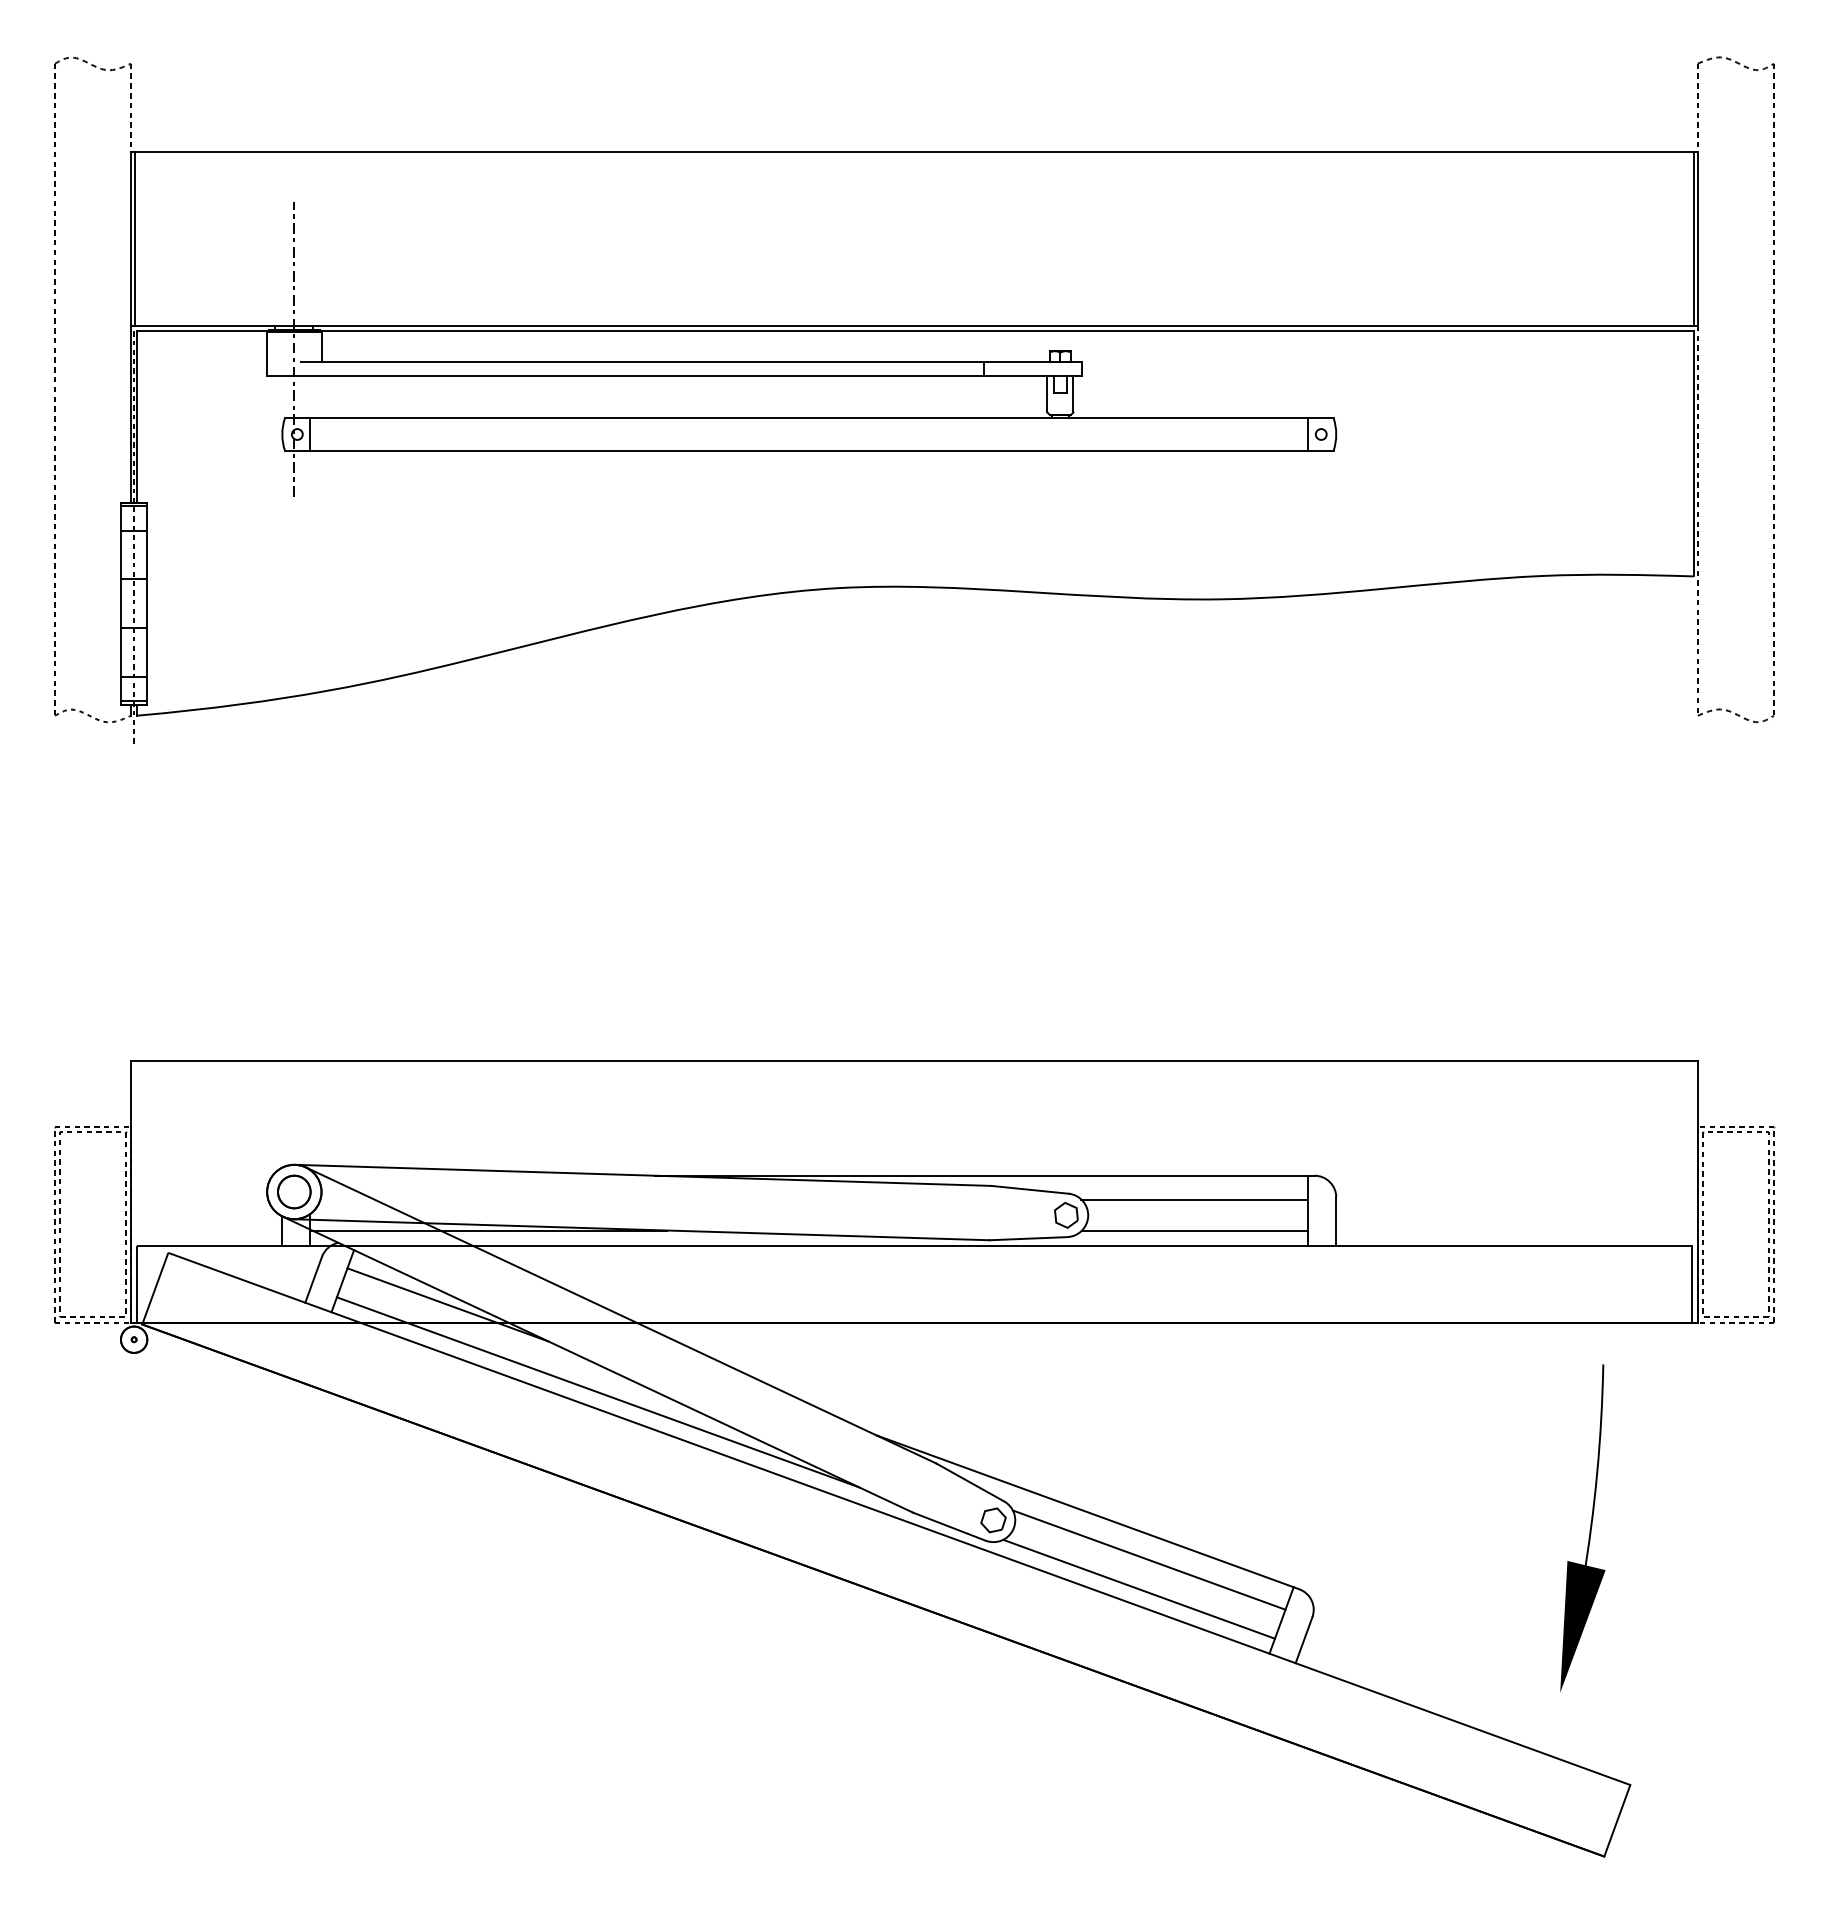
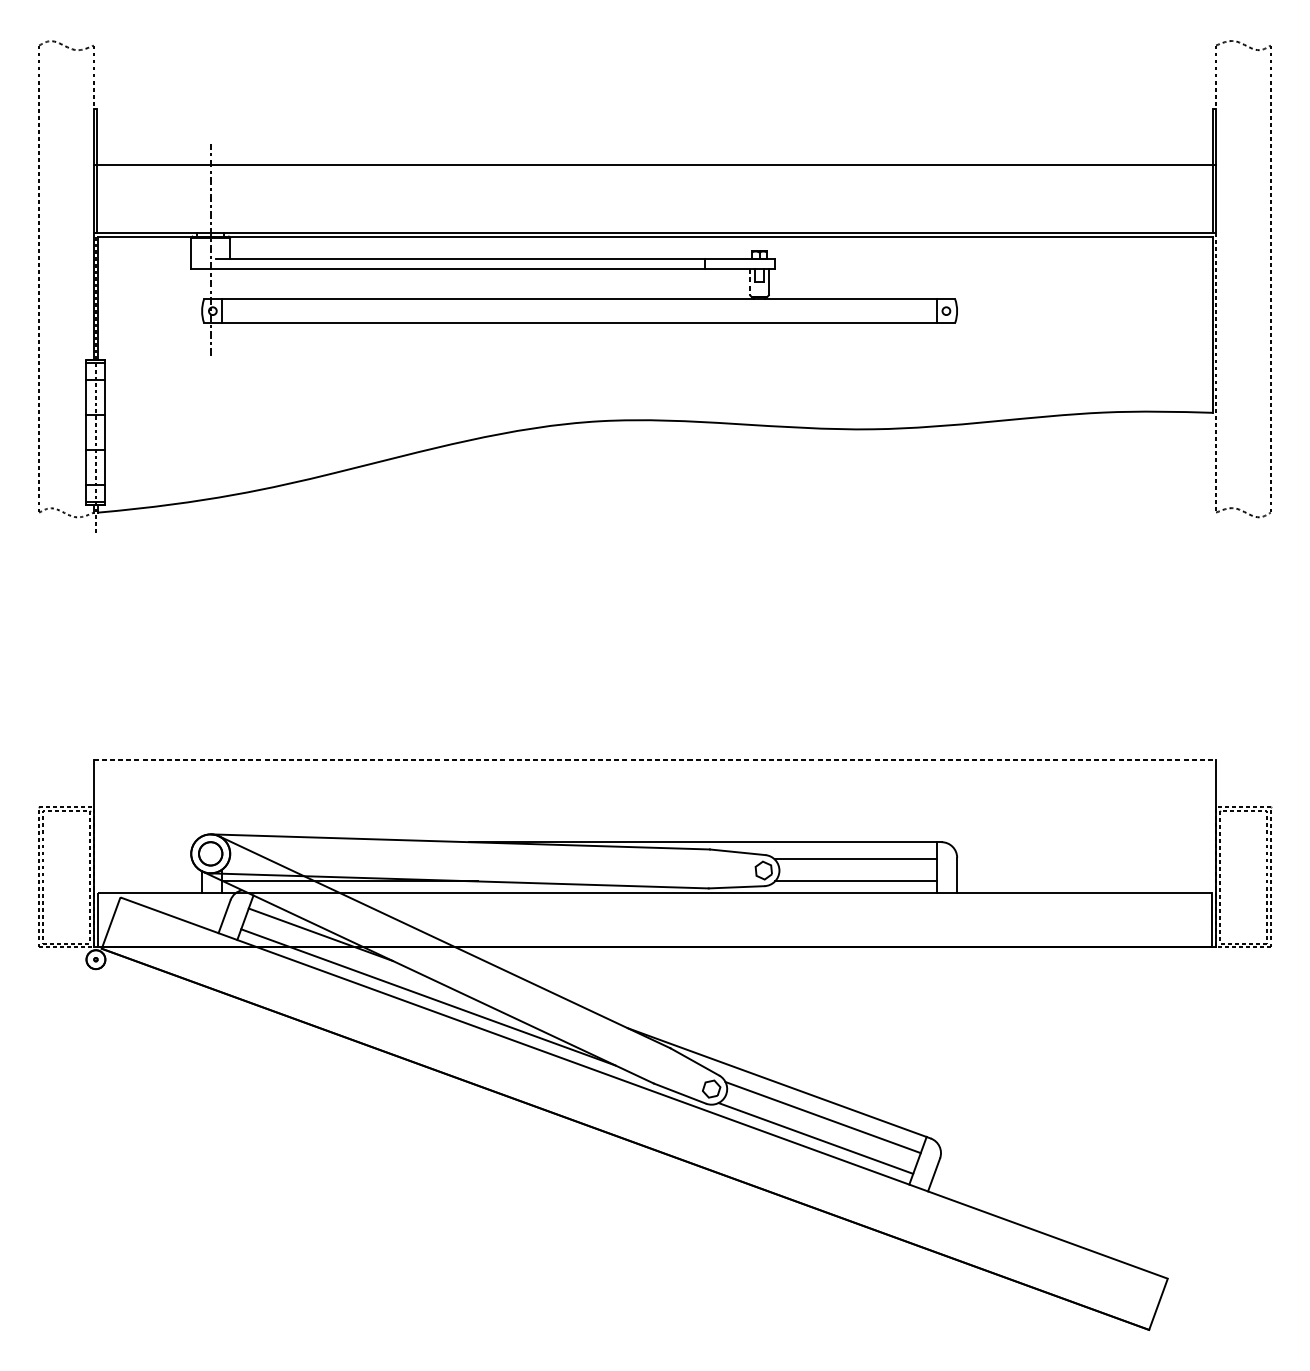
line: (914, 151) -> (655, 165), moved
line: (1047, 394) -> (750, 282), solid -> dashed
line: (914, 1061) -> (655, 760), solid -> dashed
part: (1589, 1529) -> (1138, 1095), removed

